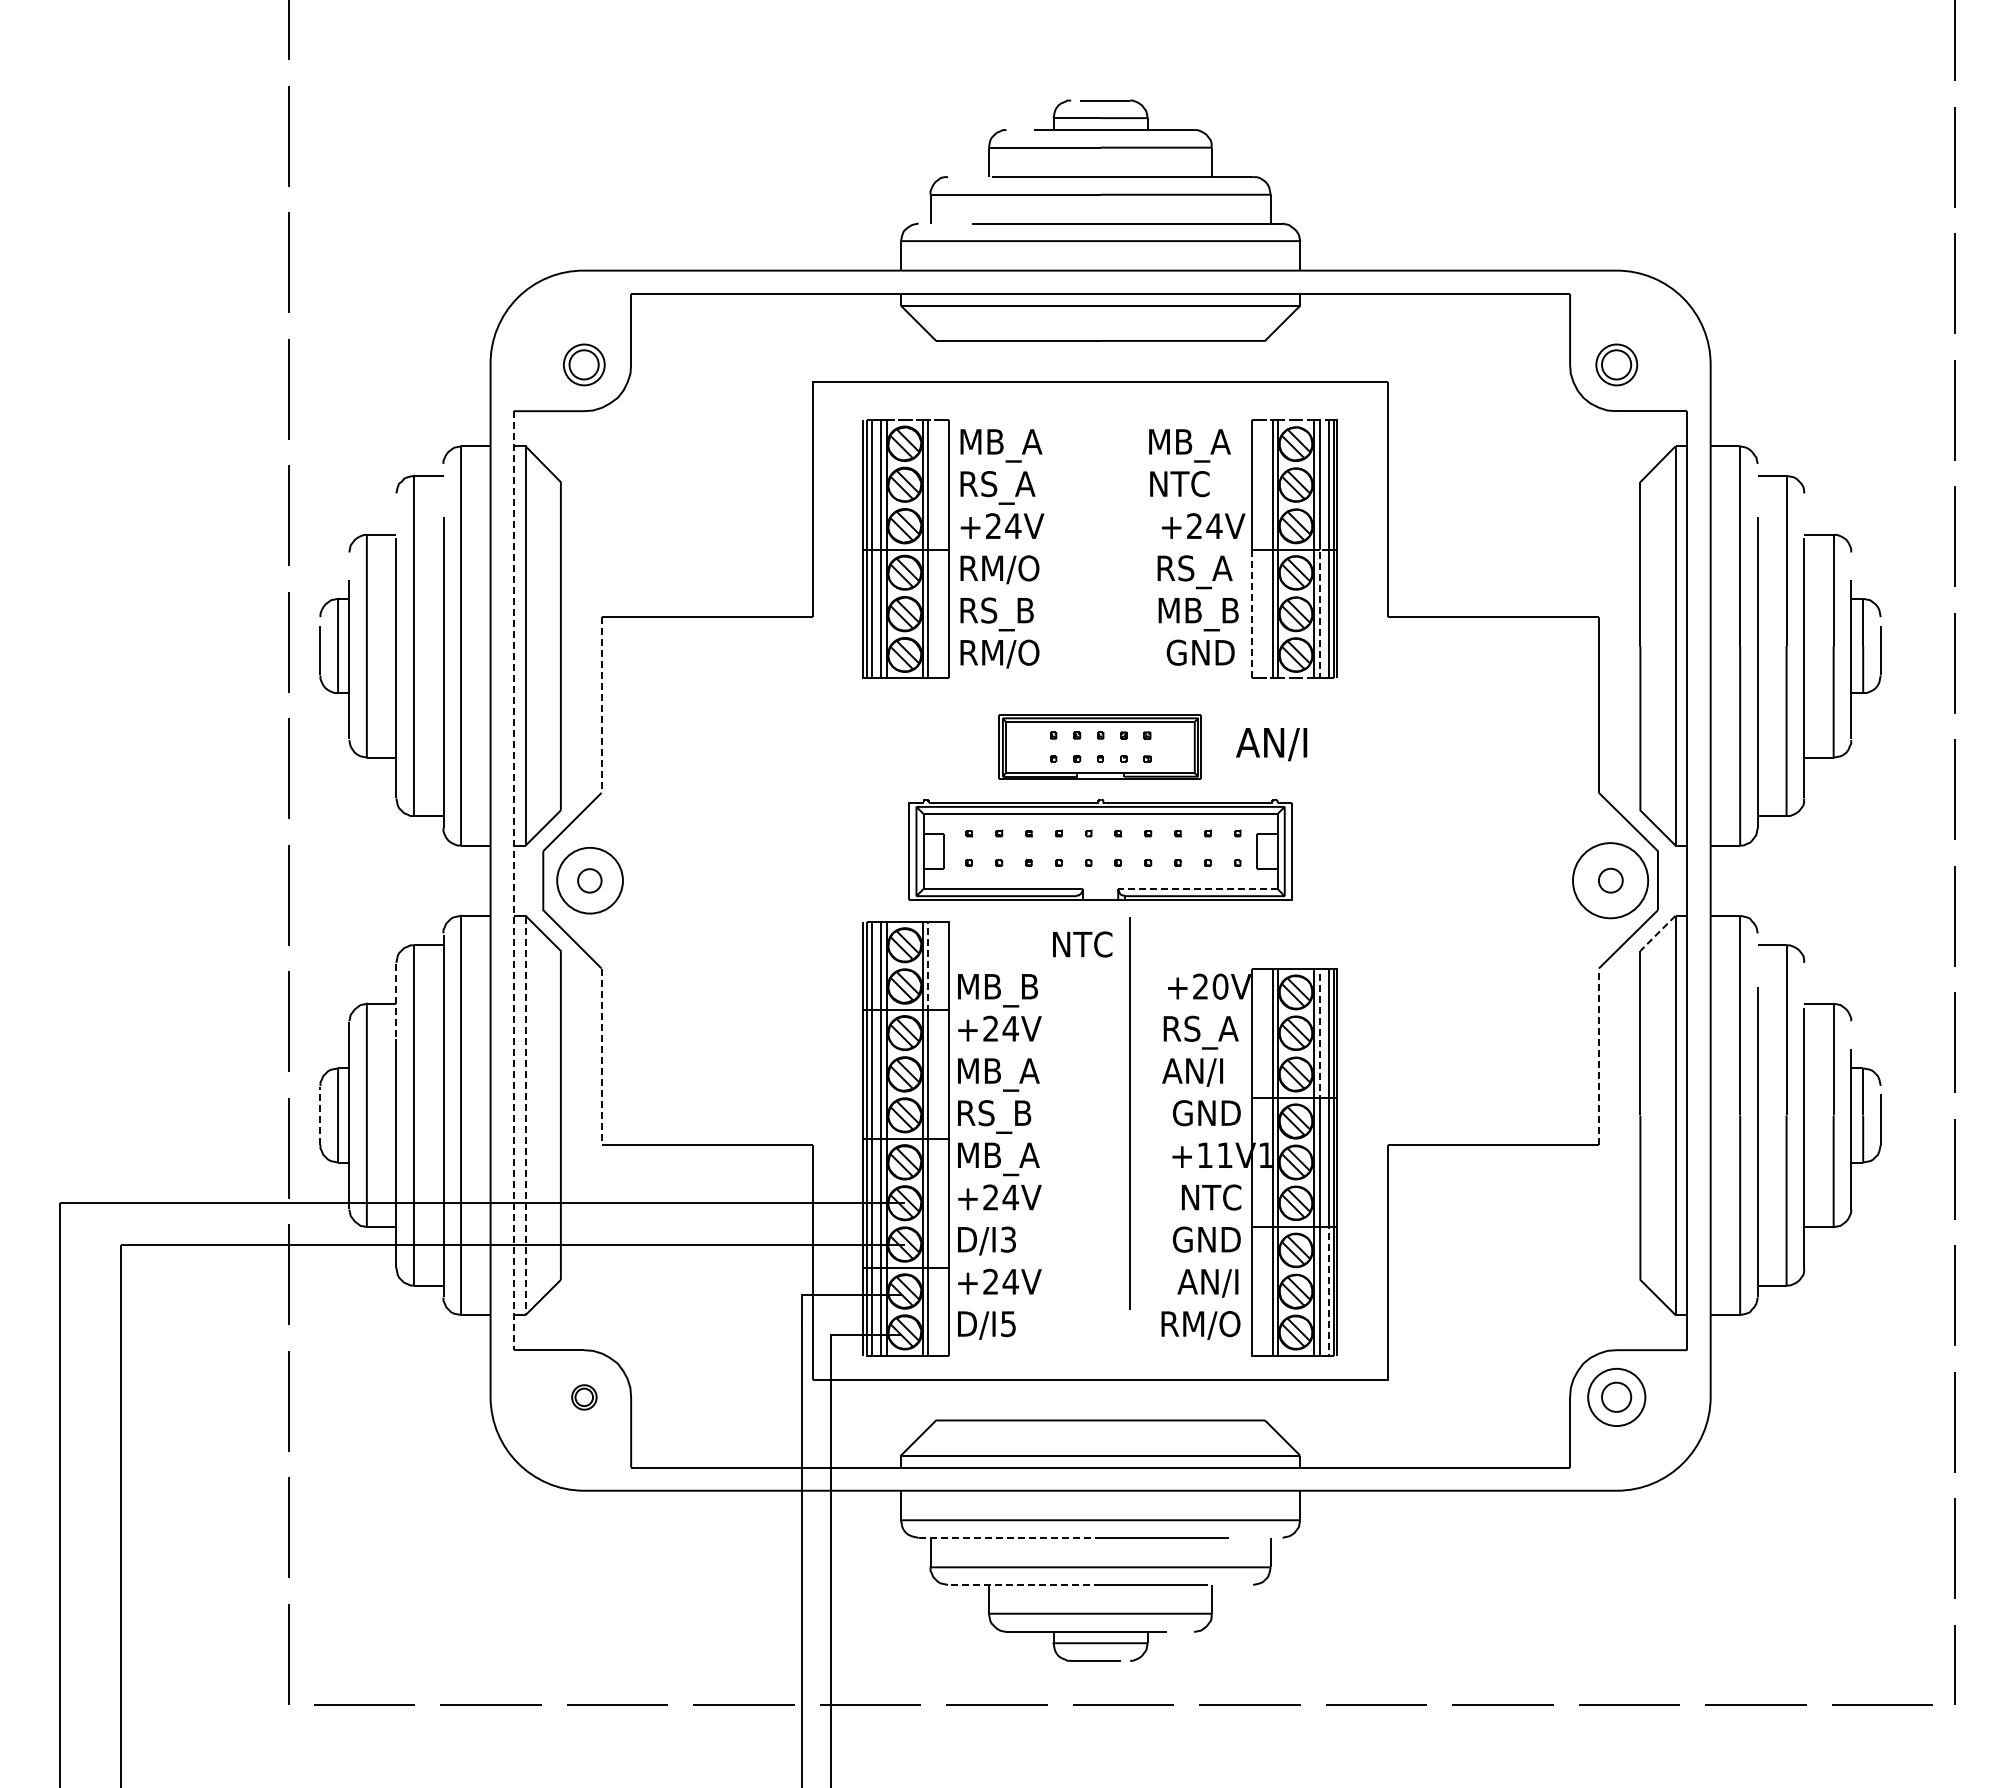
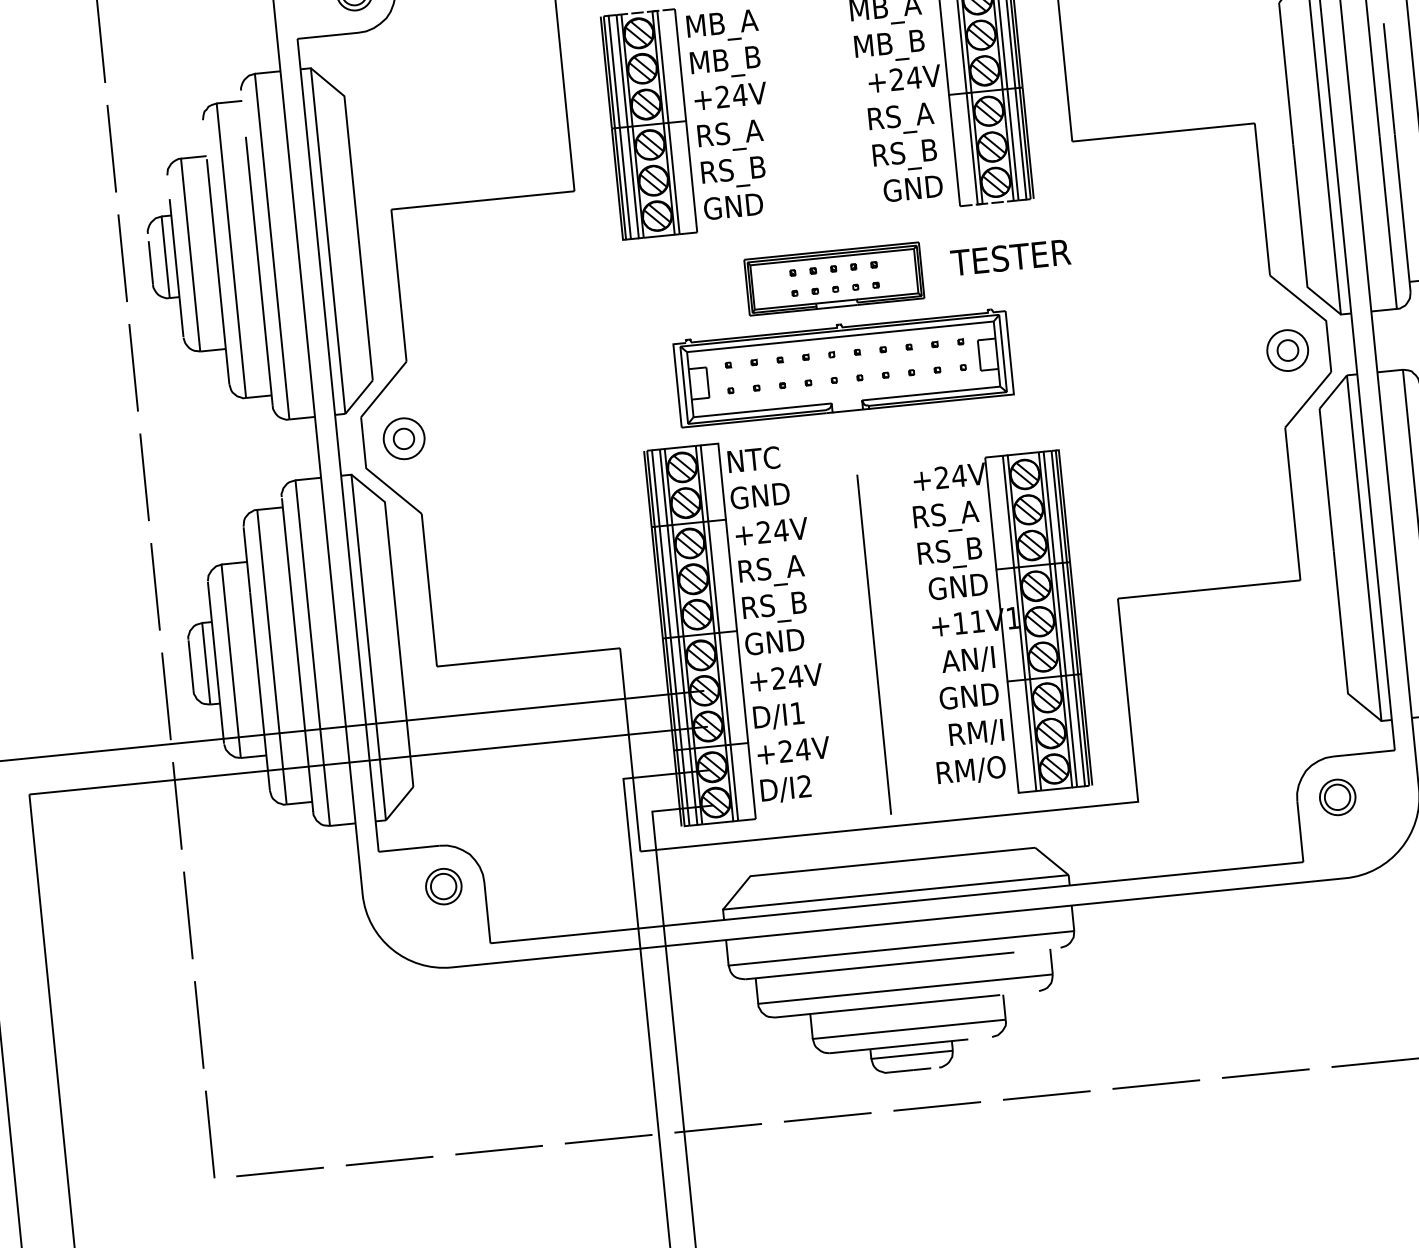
text: (1001, 487) -> (726, 62), RS_A -> MB_B
text: (1191, 487) -> (890, 46), NTC -> MB_B
text: (1010, 572) -> (741, 135), RM/O -> RS_A
line: (1319, 608) -> (1012, 140), dashed -> solid
line: (1252, 613) -> (954, 150), dashed -> solid
text: (1199, 614) -> (908, 155), MB_B -> RS_B
text: (999, 653) -> (739, 206), RM/O -> GND
line: (601, 704) -> (398, 285), dashed -> solid
text: (1304, 744) -> (1010, 259), AN/I -> TESTER
circle: (589, 880) -> (403, 438), size x0.71
circle: (1610, 880) -> (1287, 350), size x0.62
line: (513, 881) -> (337, 446), dashed -> solid
line: (1197, 889) -> (930, 393), dashed -> solid
line: (1657, 933) -> (1332, 392), dashed -> solid
text: (1082, 944) -> (753, 459), moved
line: (928, 963) -> (704, 481), dashed -> solid
text: (1220, 986) -> (959, 475), +20V -> +24V
text: (996, 990) -> (765, 498), MB_B -> GND
line: (396, 1001) -> (247, 560), dashed -> solid
line: (1319, 1030) -> (1048, 505), dashed -> solid
line: (1598, 1056) -> (1292, 503), dashed -> solid
line: (601, 1057) -> (429, 590), dashed -> solid
text: (1000, 1074) -> (776, 571), MB_A -> RS_A
text: (1199, 1074) -> (948, 553), AN/I -> RS_B
line: (1129, 1113) -> (873, 644), moved
line: (320, 1114) -> (190, 664), dashed -> solid
line: (525, 1116) -> (368, 648), dashed -> solid
text: (997, 1159) -> (781, 644), MB_A -> GND
text: (1210, 1198) -> (968, 660), NTC -> AN/I
text: (1008, 1239) -> (797, 713), D/I3 -> D/I1
text: (1209, 1283) -> (975, 733), AN/I -> RM/I
line: (1329, 1294) -> (1080, 733), dashed -> solid
text: (1008, 1324) -> (804, 786), D/I5 -> D/I2
circle: (1616, 1396) -> (1337, 796), size x0.71
part: (584, 1397) -> (444, 886), size x1.67
line: (1010, 1537) -> (824, 971), dashed -> solid
line: (1023, 1584) -> (840, 1010), dashed -> solid

